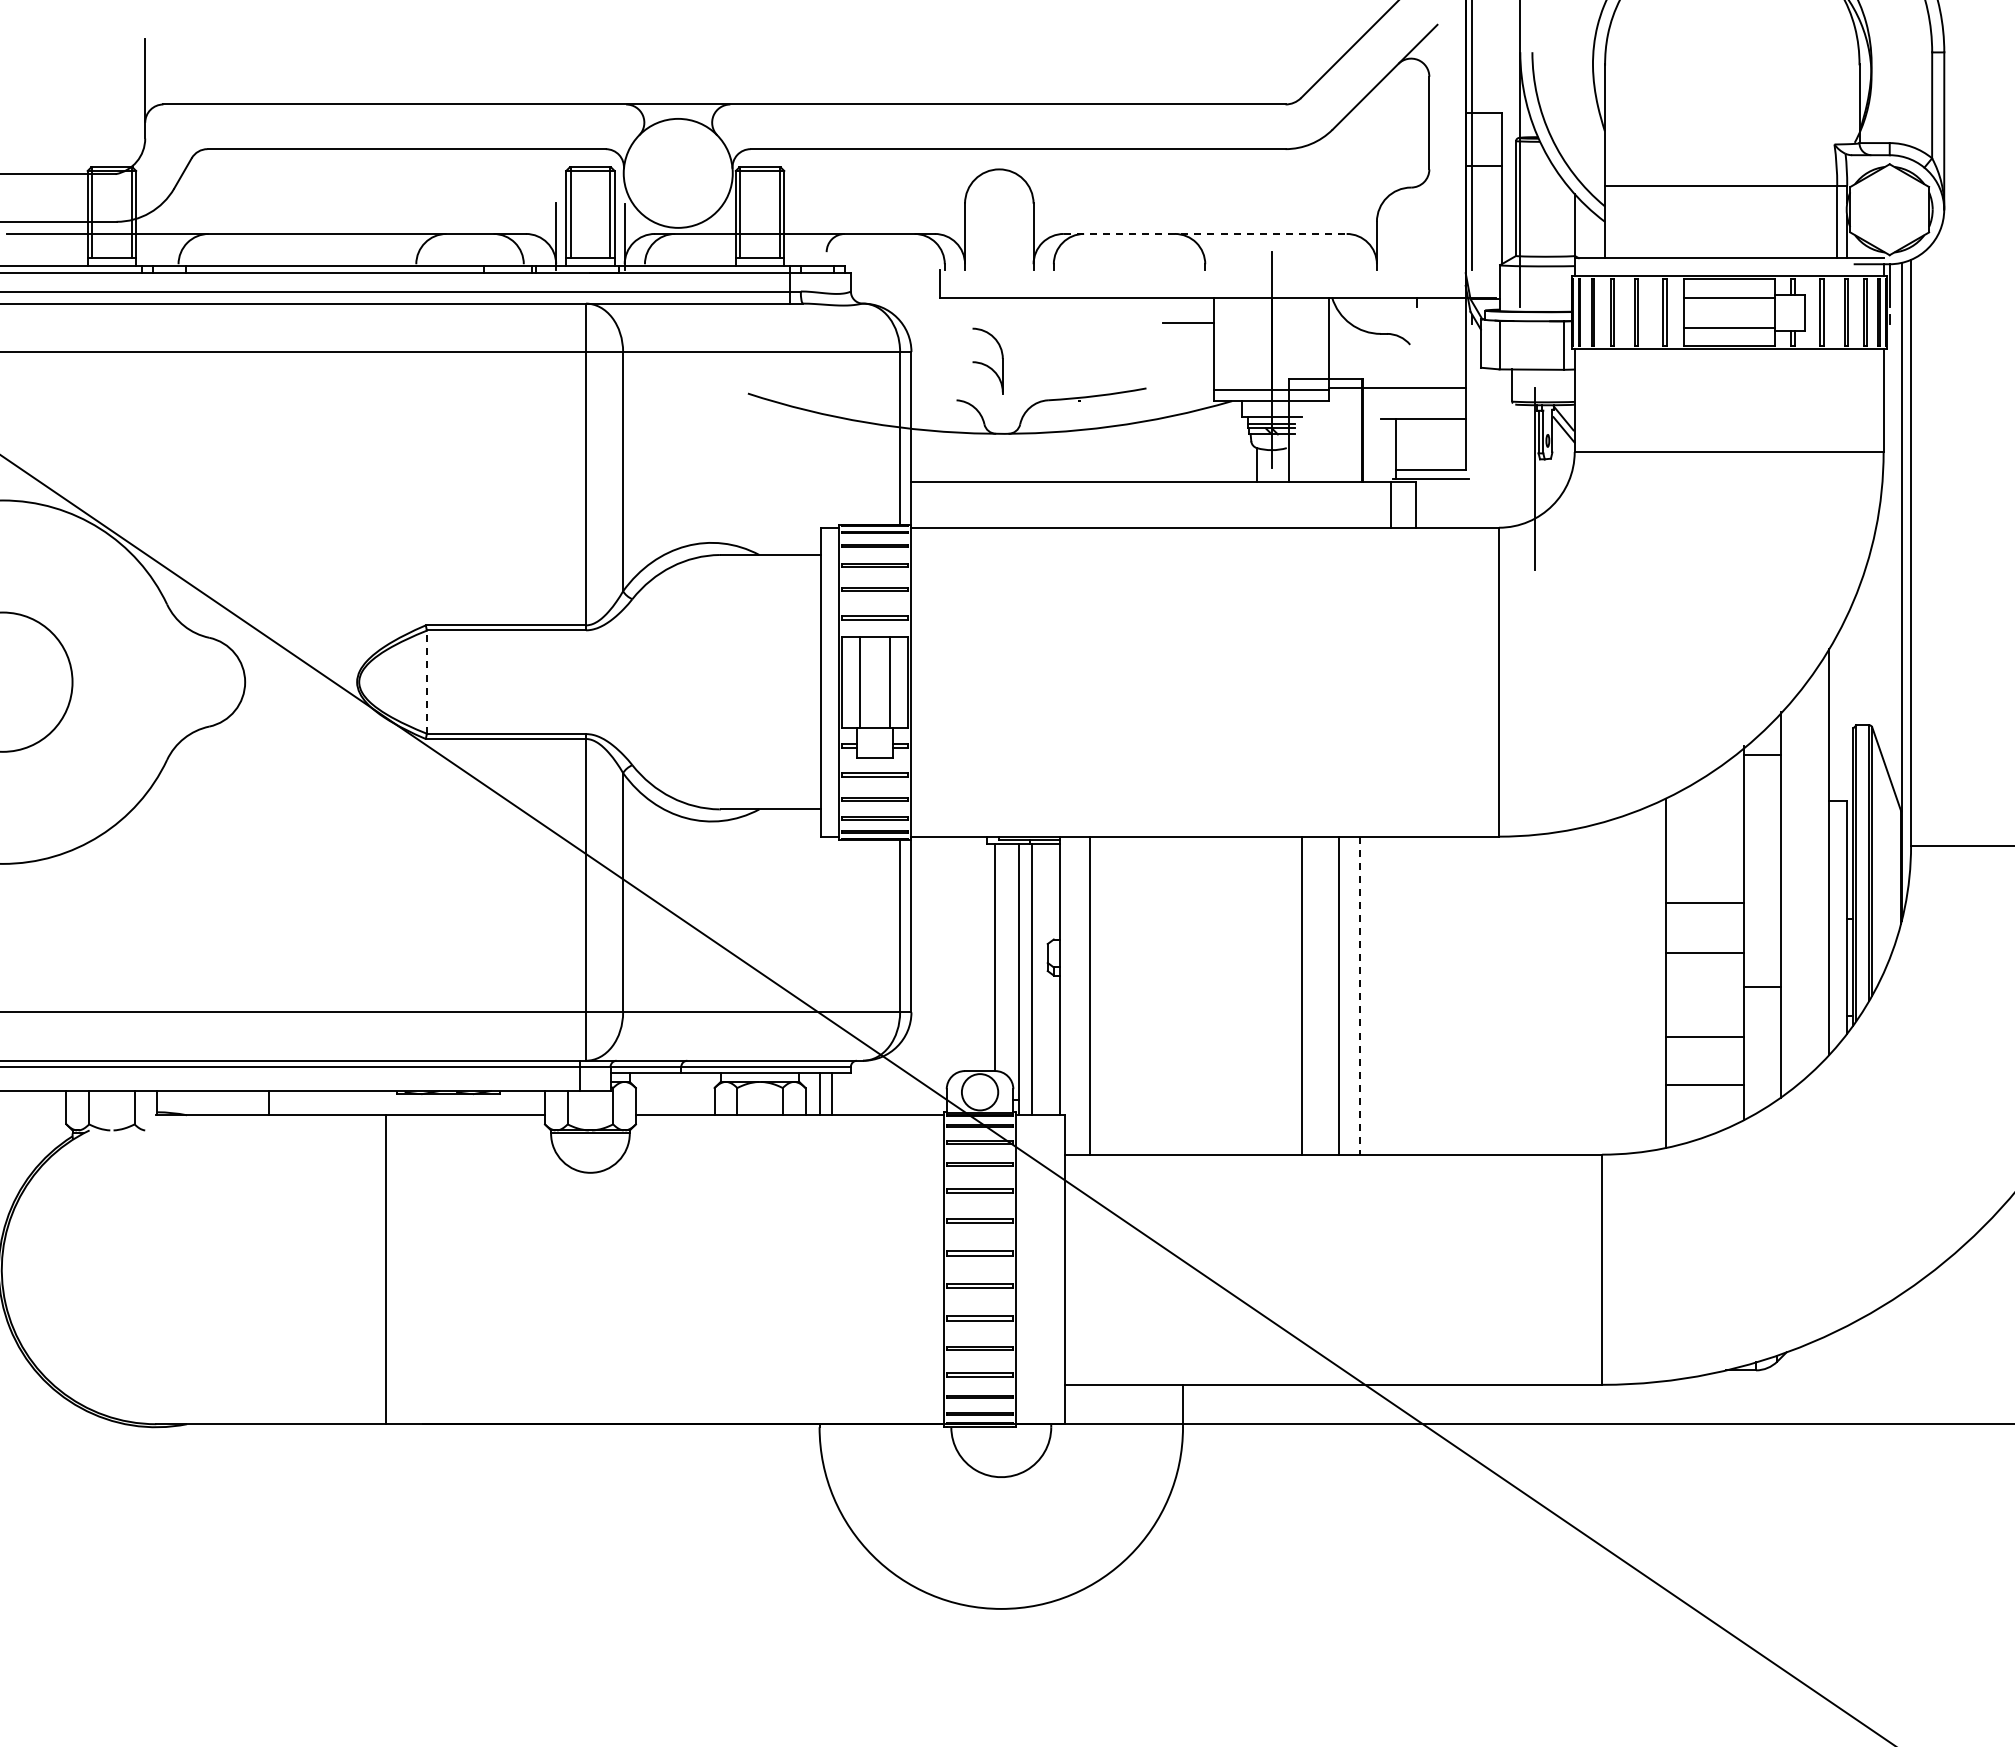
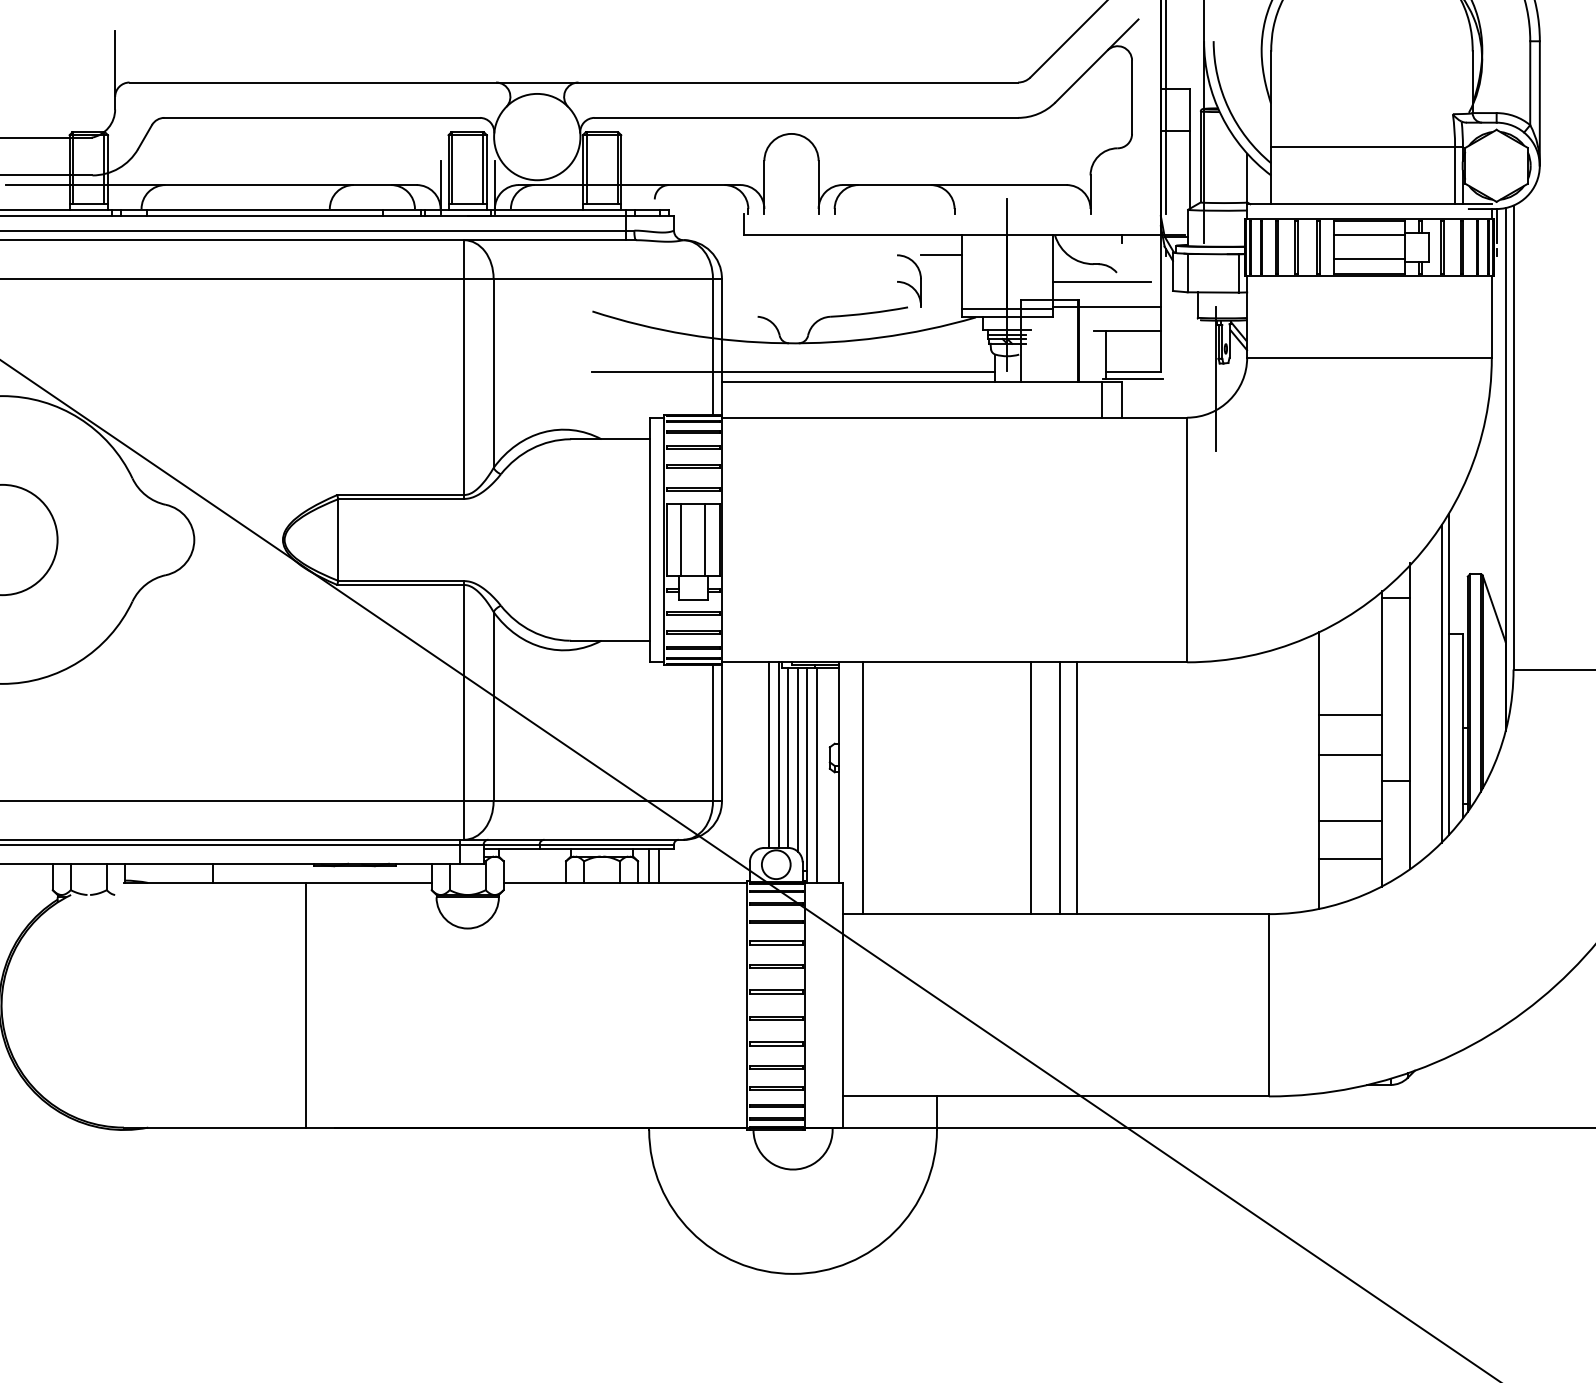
line: (1205, 233) -> (954, 184), dashed -> solid
line: (1391, 356) -> (1102, 282), added
part: (987, 360) -> (908, 280), moved
line: (1001, 470) -> (793, 372), added
line: (426, 682) -> (337, 540), dashed -> solid
line: (1820, 863) -> (1441, 683), added
line: (971, 953) -> (769, 754), added
line: (983, 953) -> (778, 754), added
line: (1007, 959) -> (798, 759), added
line: (1360, 996) -> (1077, 788), dashed -> solid

